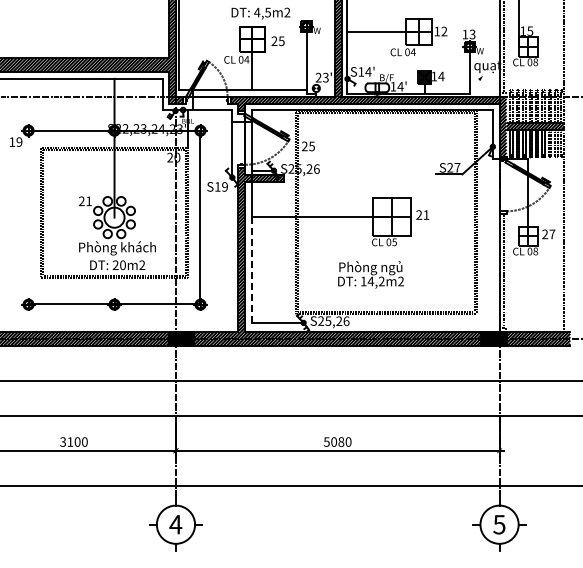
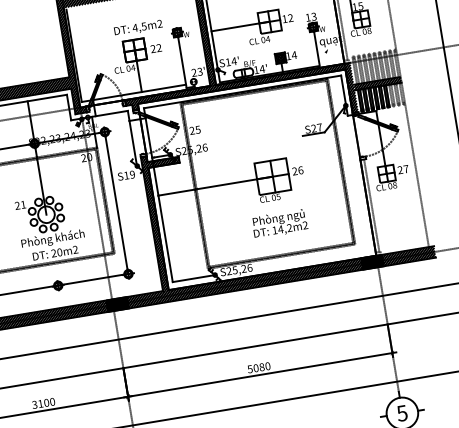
text: (281, 41) -> (158, 48), 25 -> 22
text: (426, 214) -> (300, 169), 21 -> 26
line: (251, 269) -> (165, 238), dashed -> solid
text: (370, 274) -> (279, 223), moved

